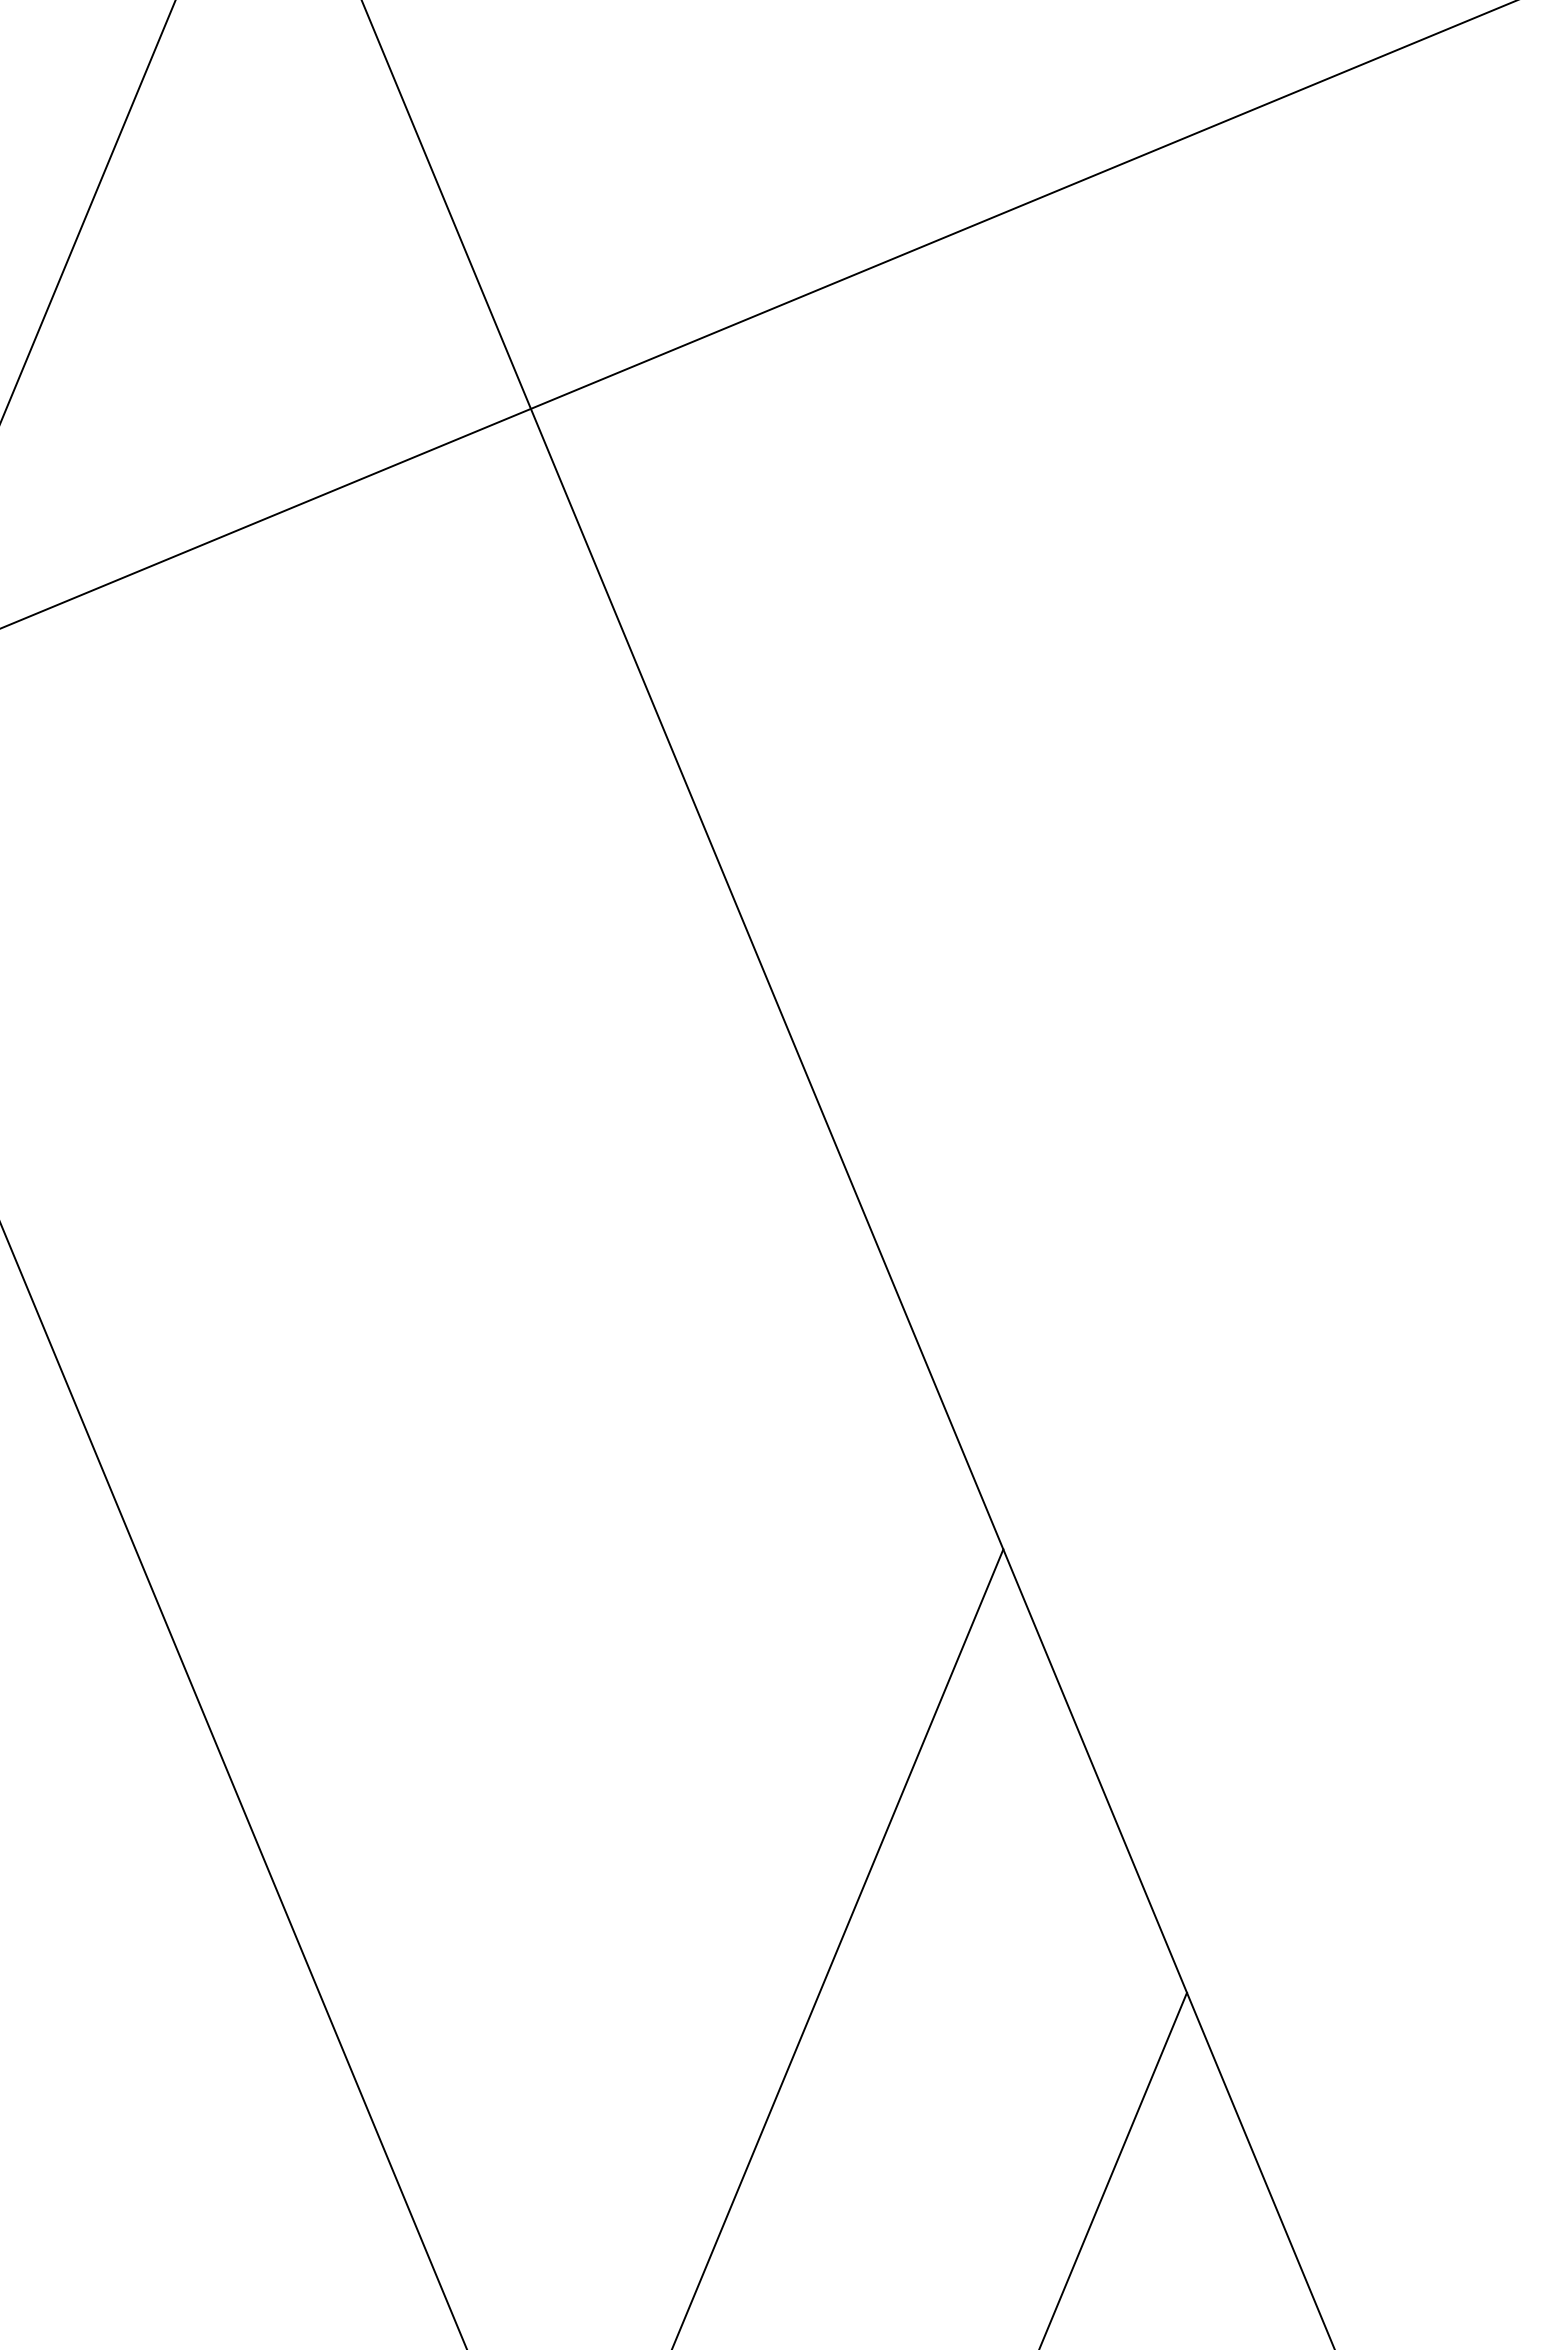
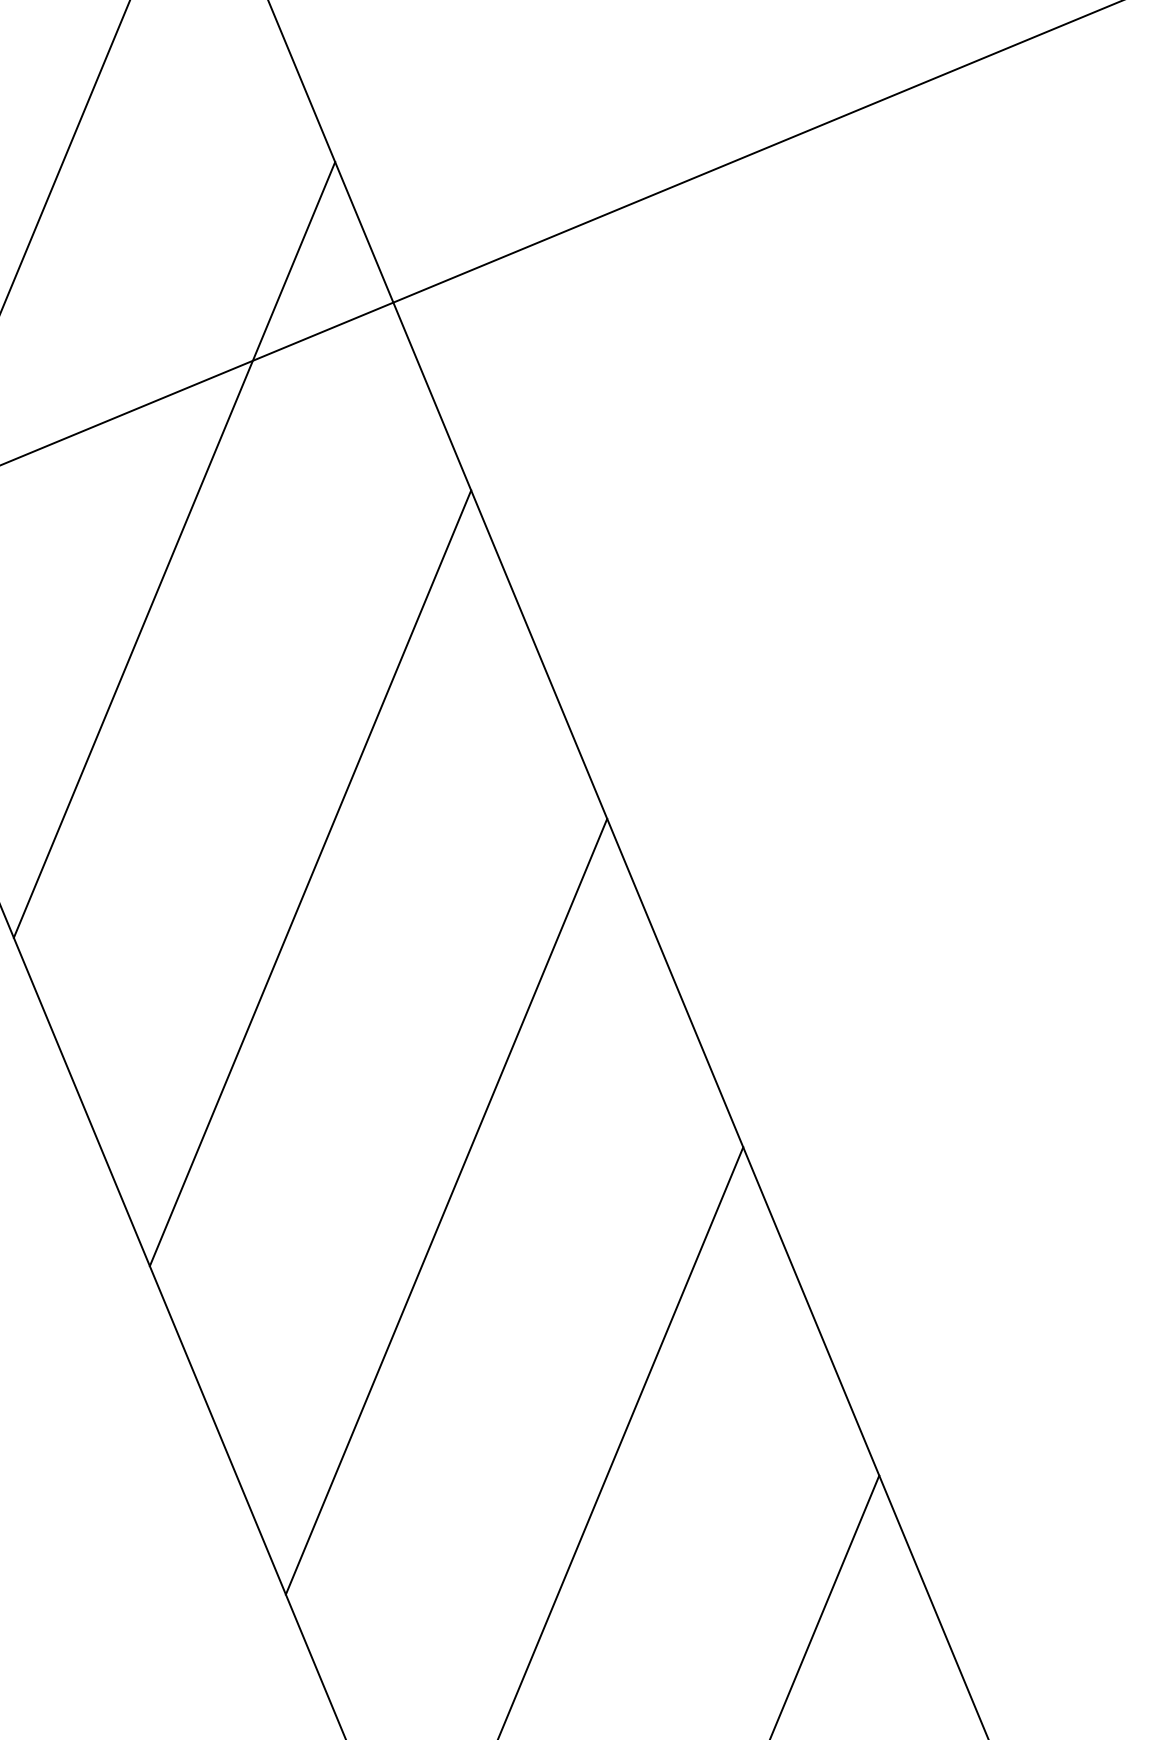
line: (235, 742) -> (174, 549), added
line: (419, 1185) -> (310, 877), added
line: (602, 1629) -> (446, 1206), added

